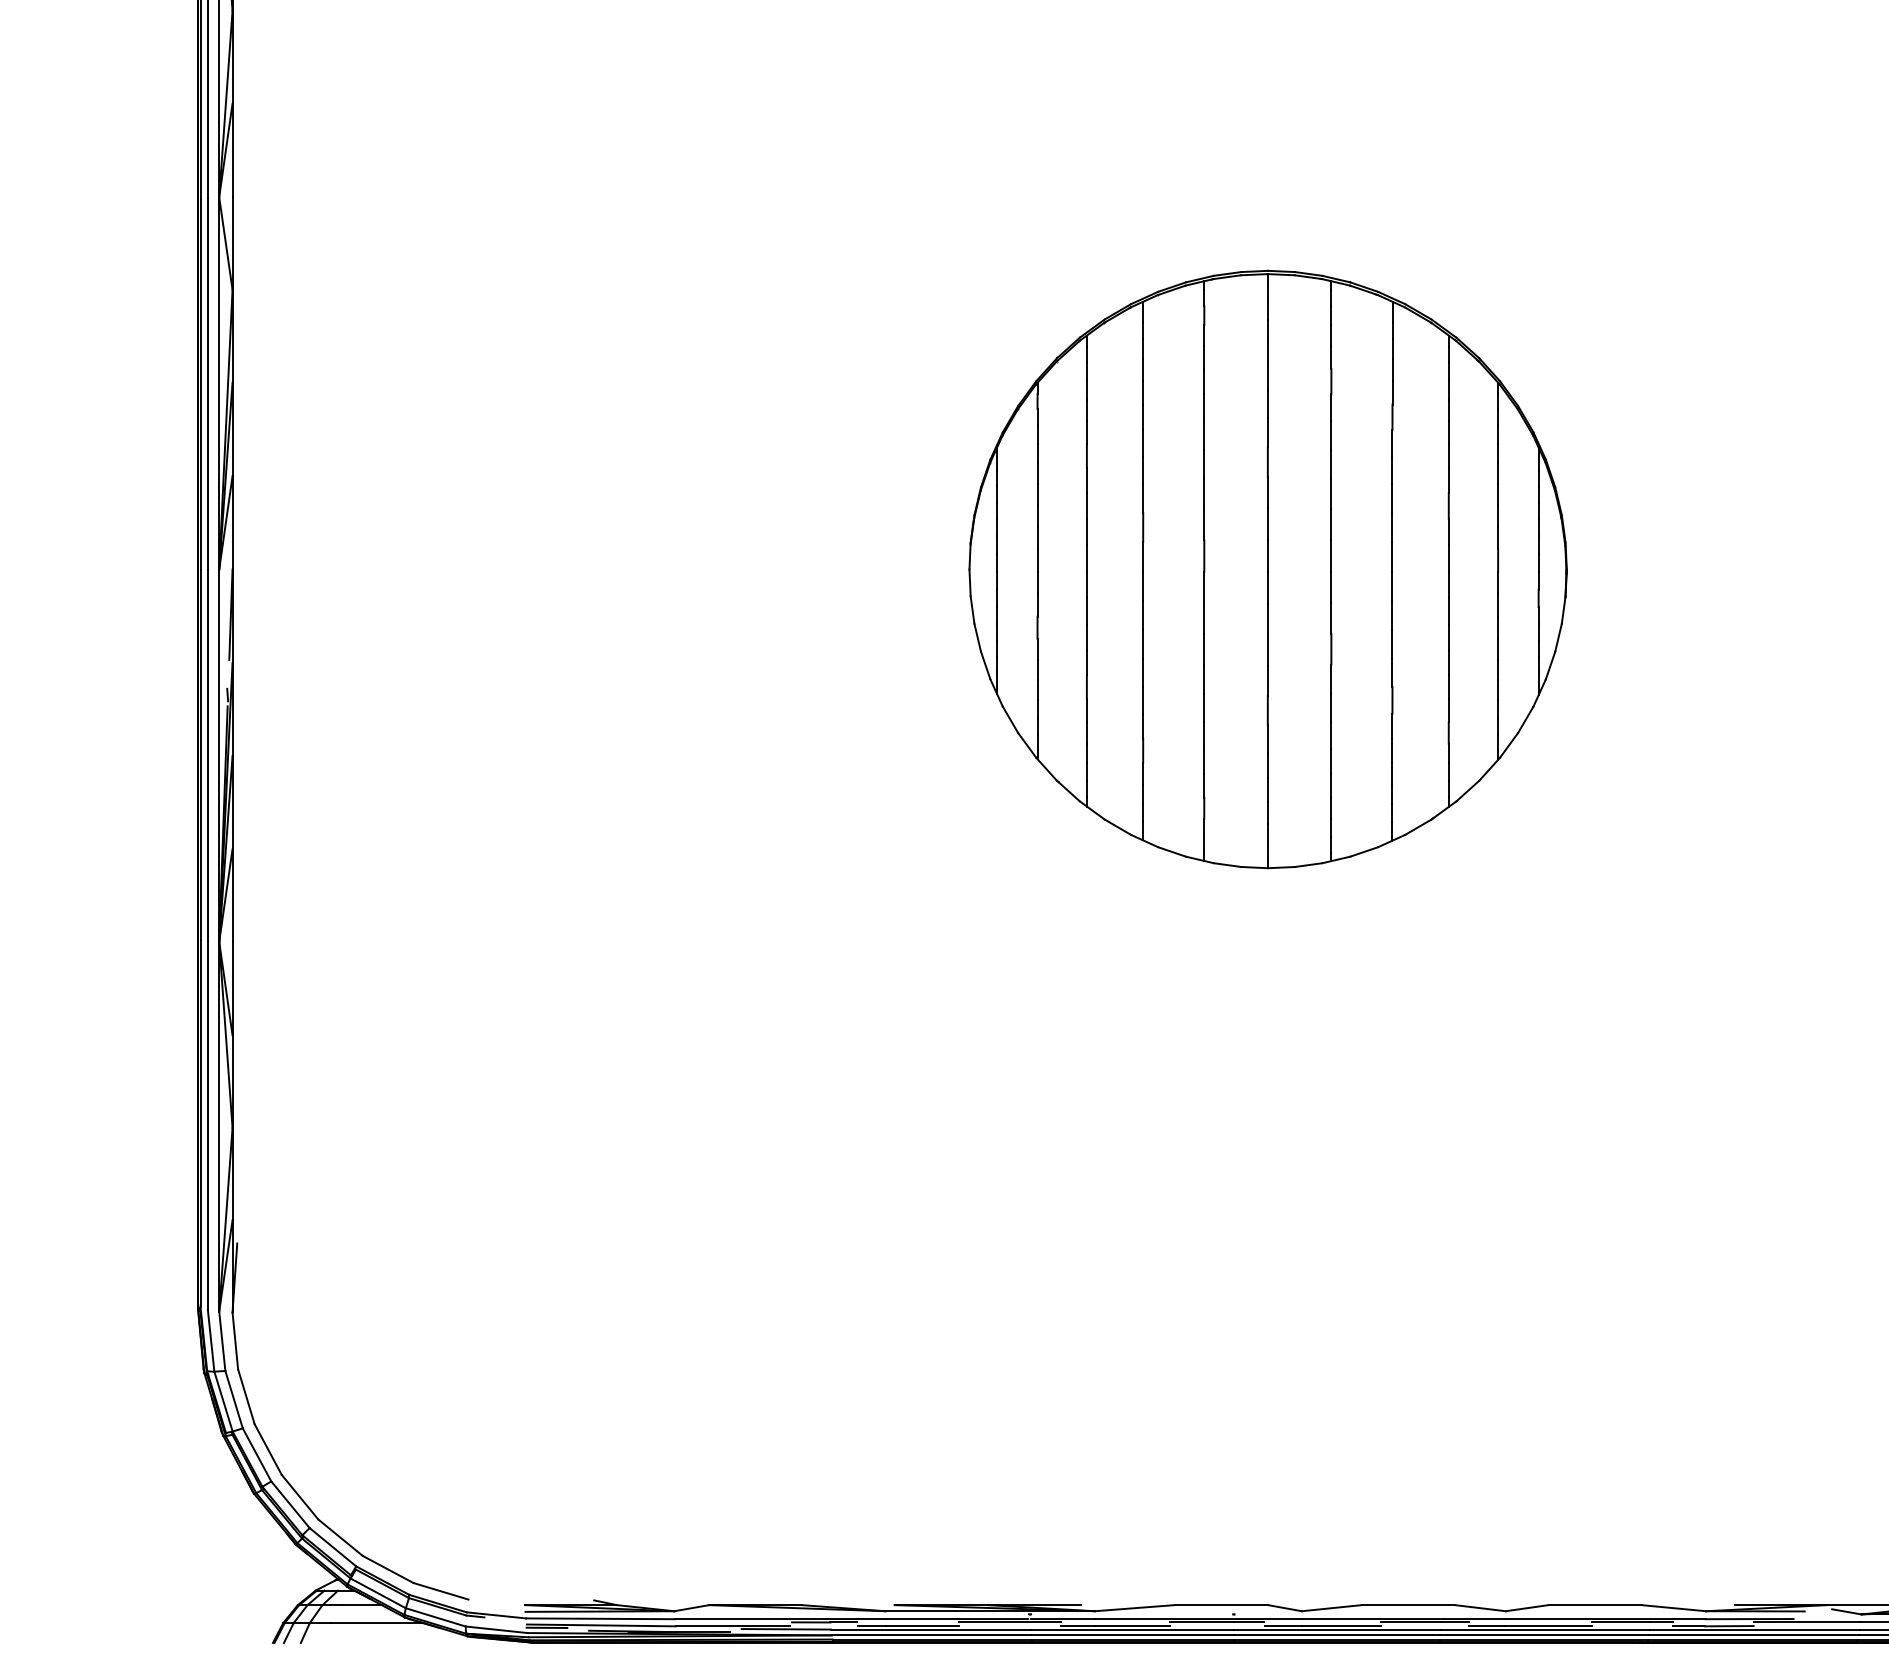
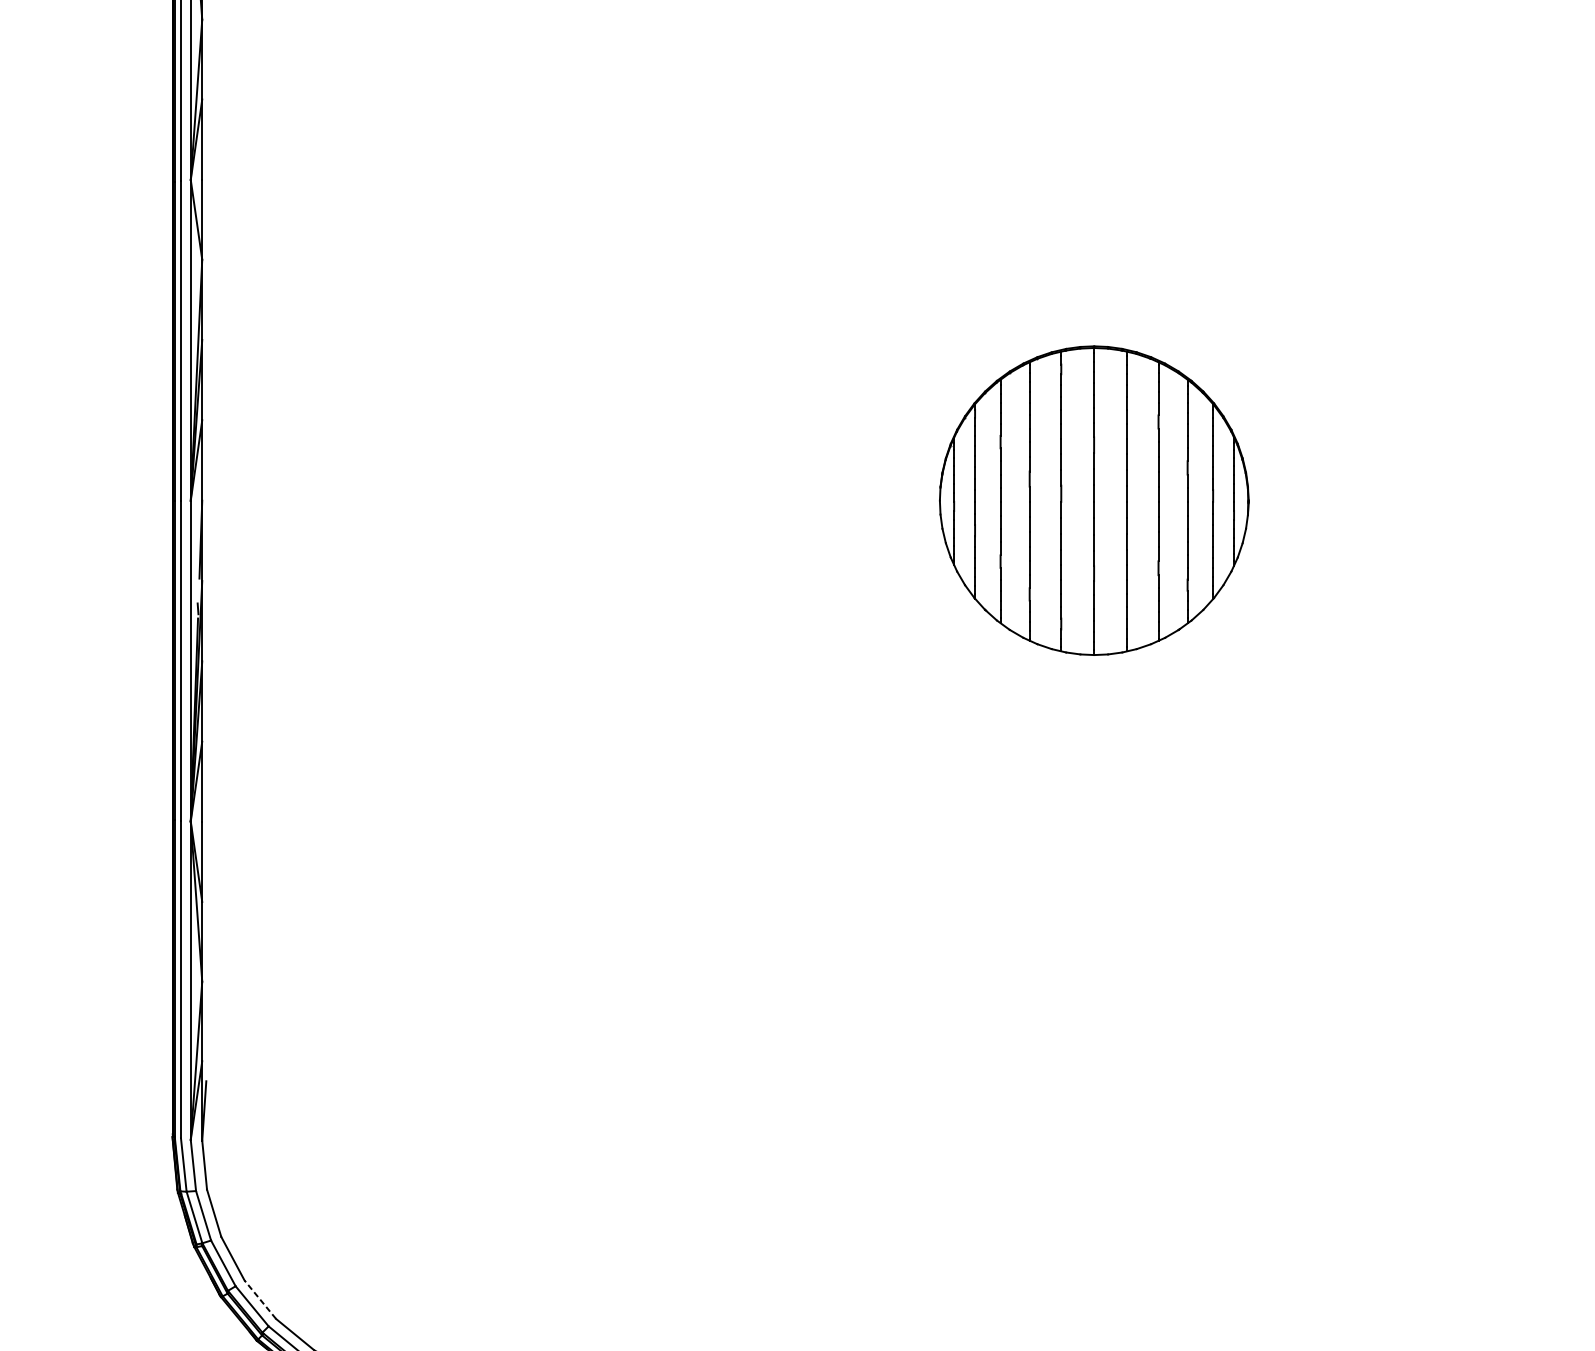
part: (1267, 569) -> (1093, 500), size x0.6
line: (299, 1497) -> (259, 1300), solid -> dashed

